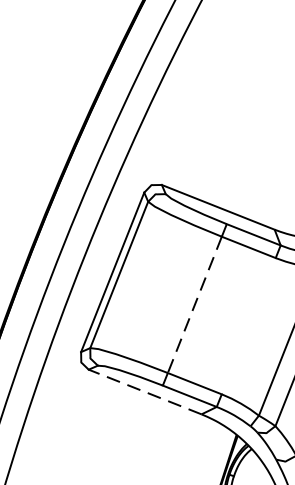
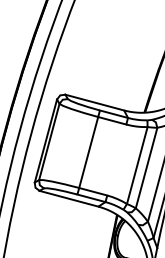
line: (194, 304) -> (88, 152), dashed -> solid
line: (144, 391) -> (68, 198), dashed -> solid

